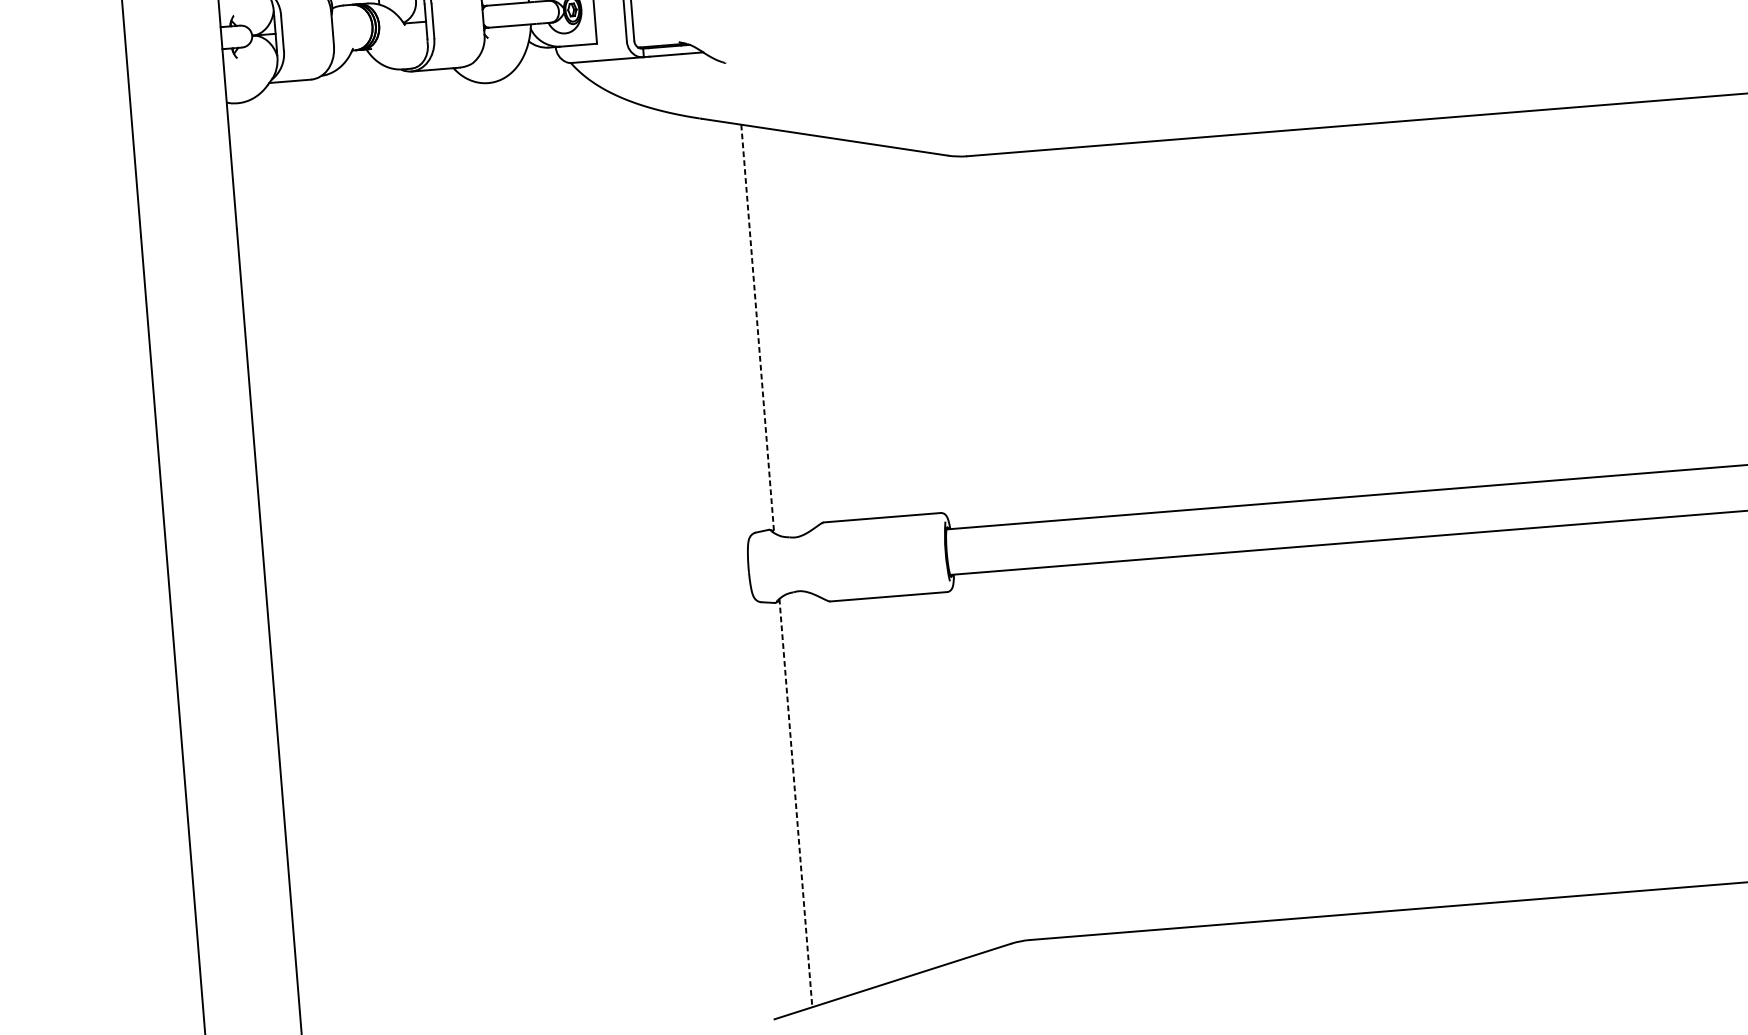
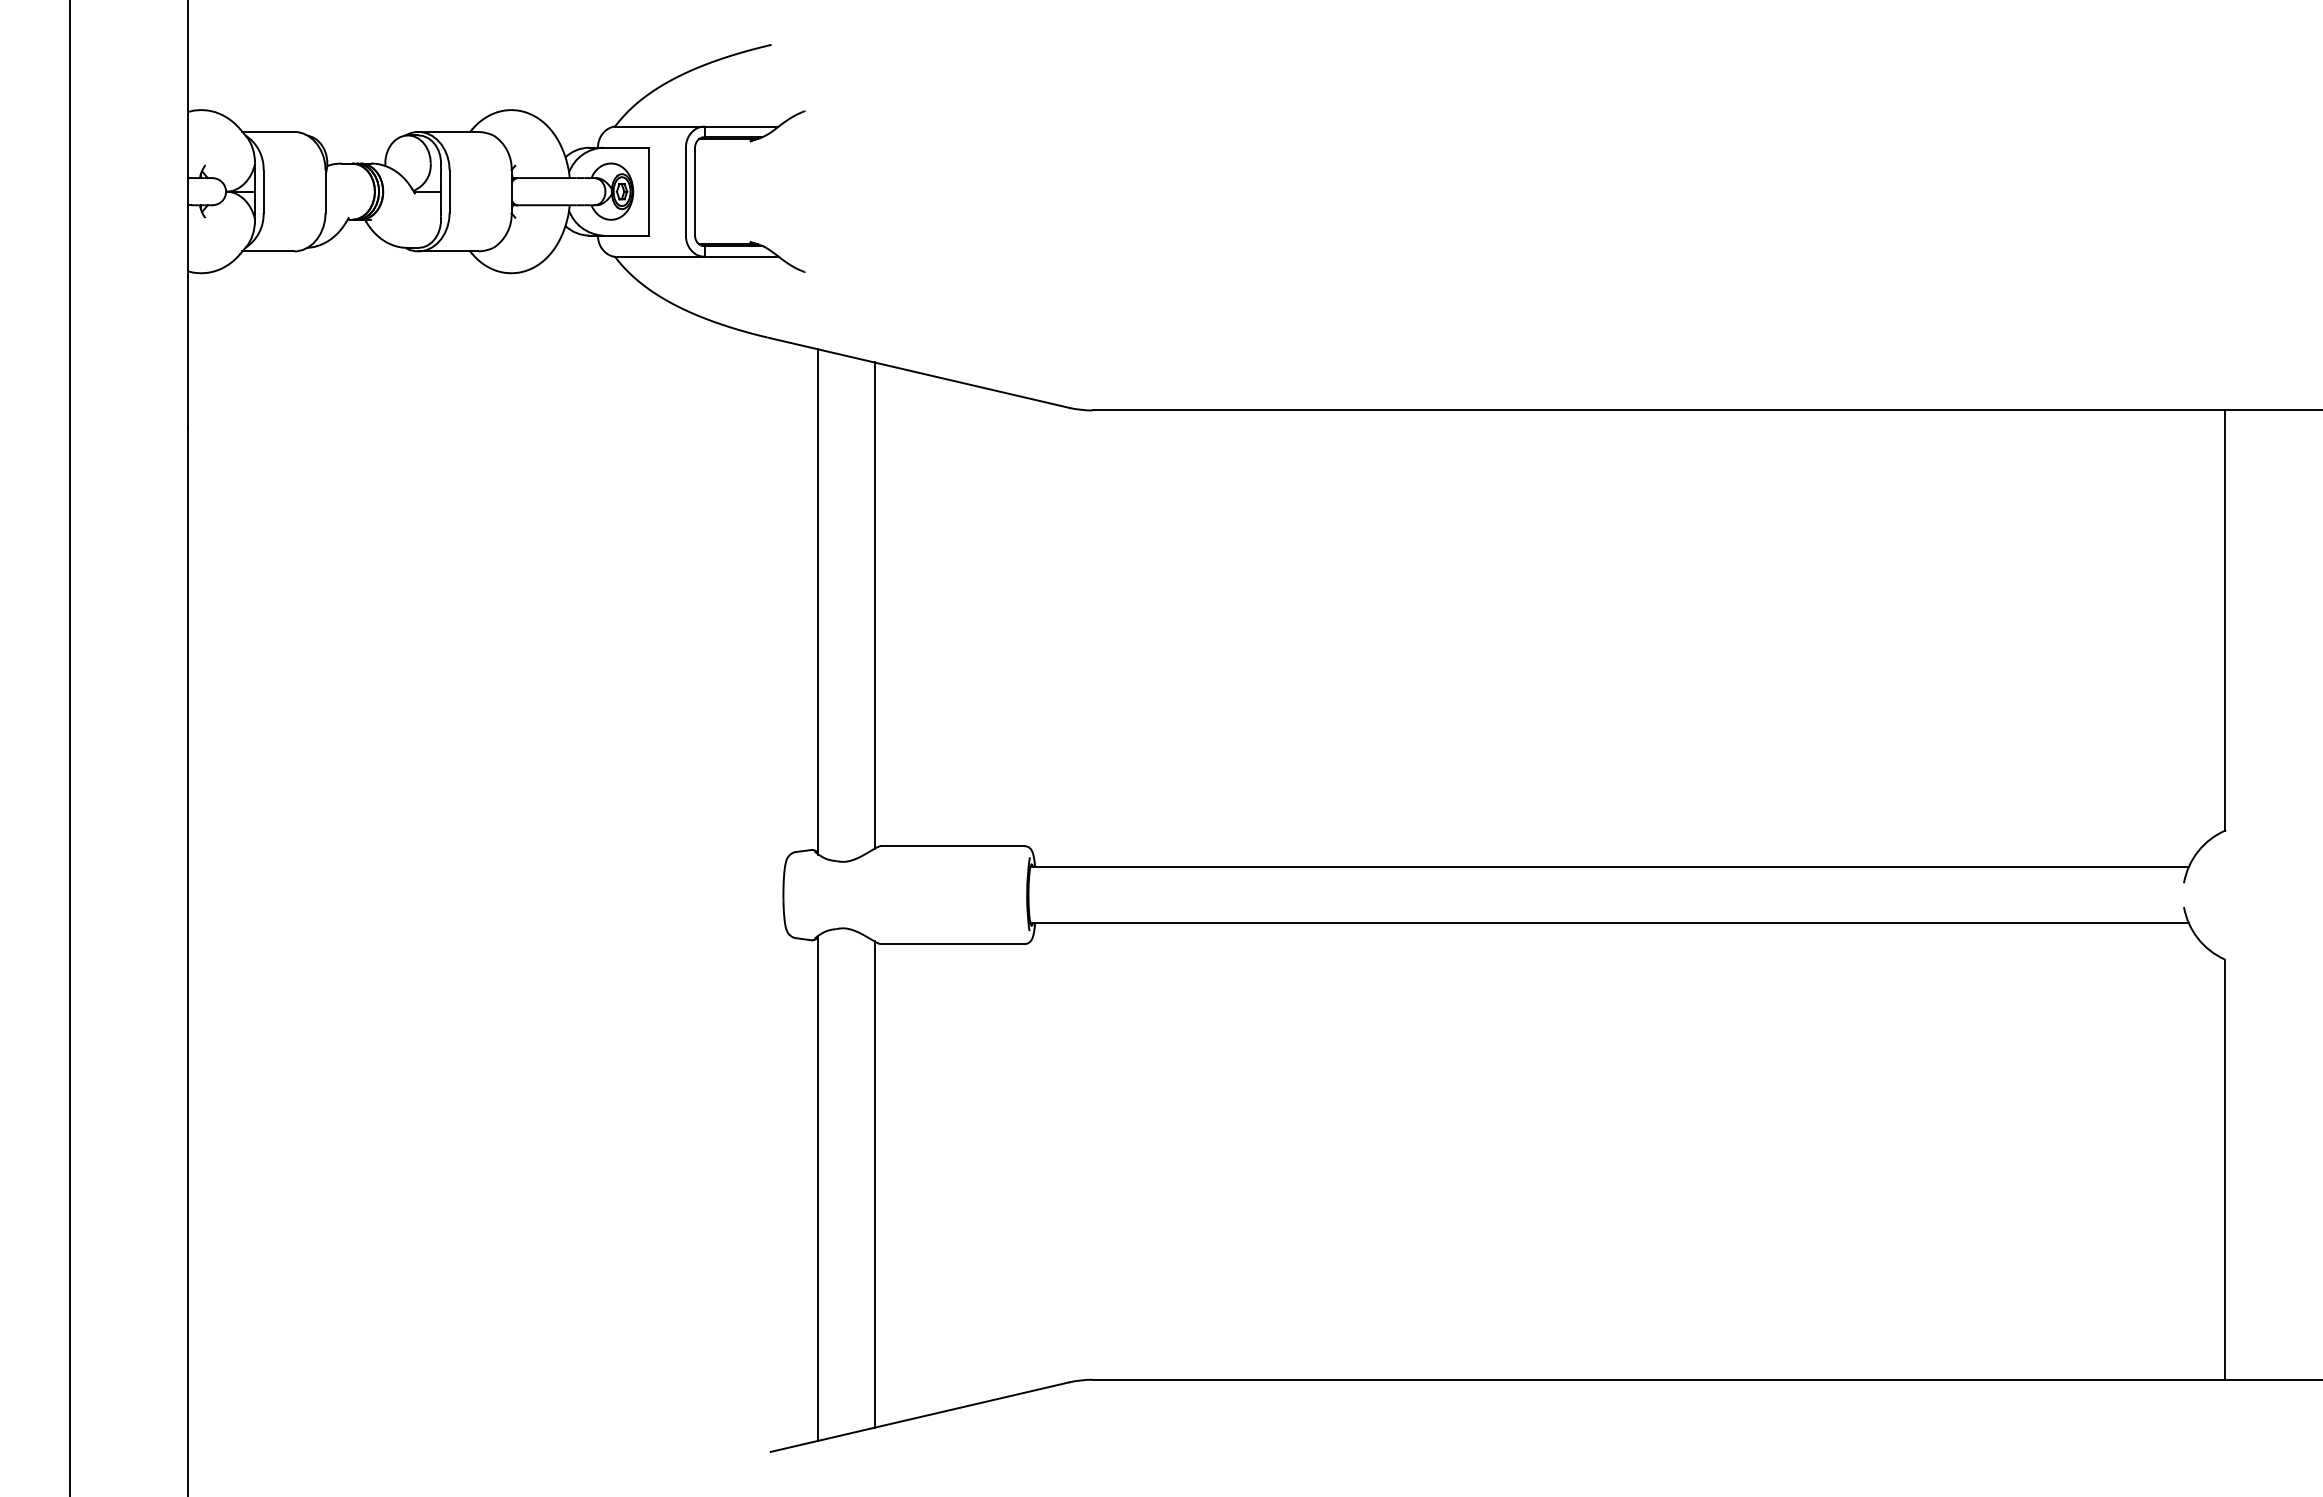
line: (757, 328) -> (818, 601), dashed -> solid
line: (803, 328) -> (874, 605), added
line: (841, 796) -> (874, 1184), added
line: (796, 803) -> (818, 1188), dashed -> solid

